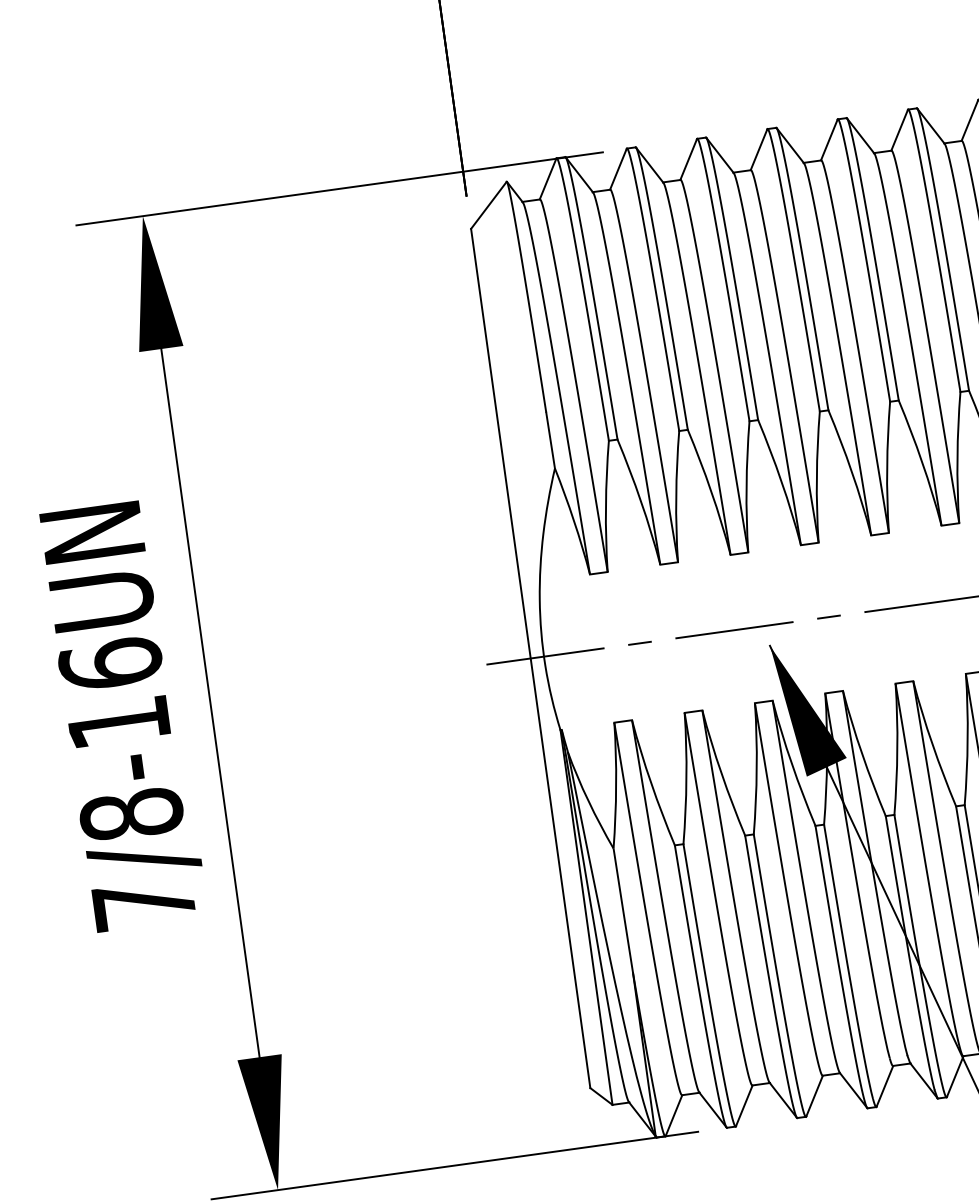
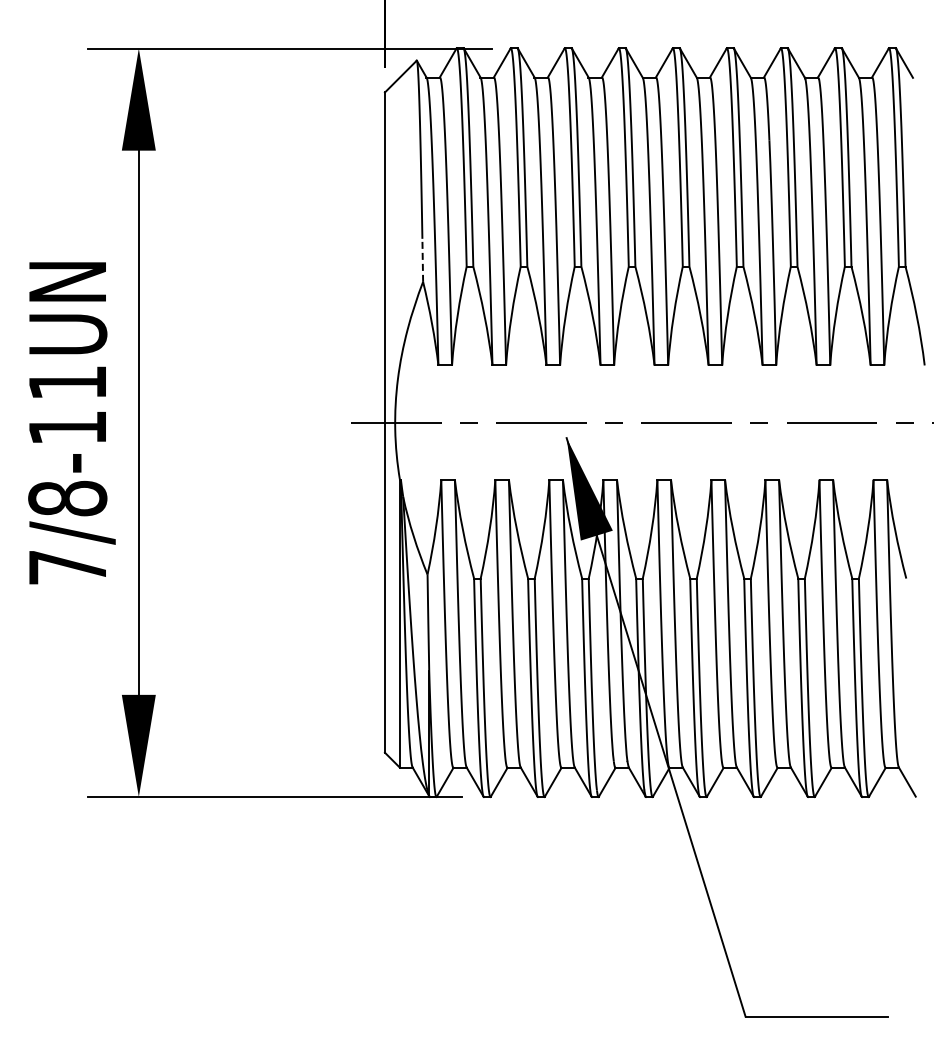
line: (550, 440) -> (422, 260), solid -> dashed
text: (110, 663) -> (67, 382), 7/8-16UN -> 7/8-11UN

